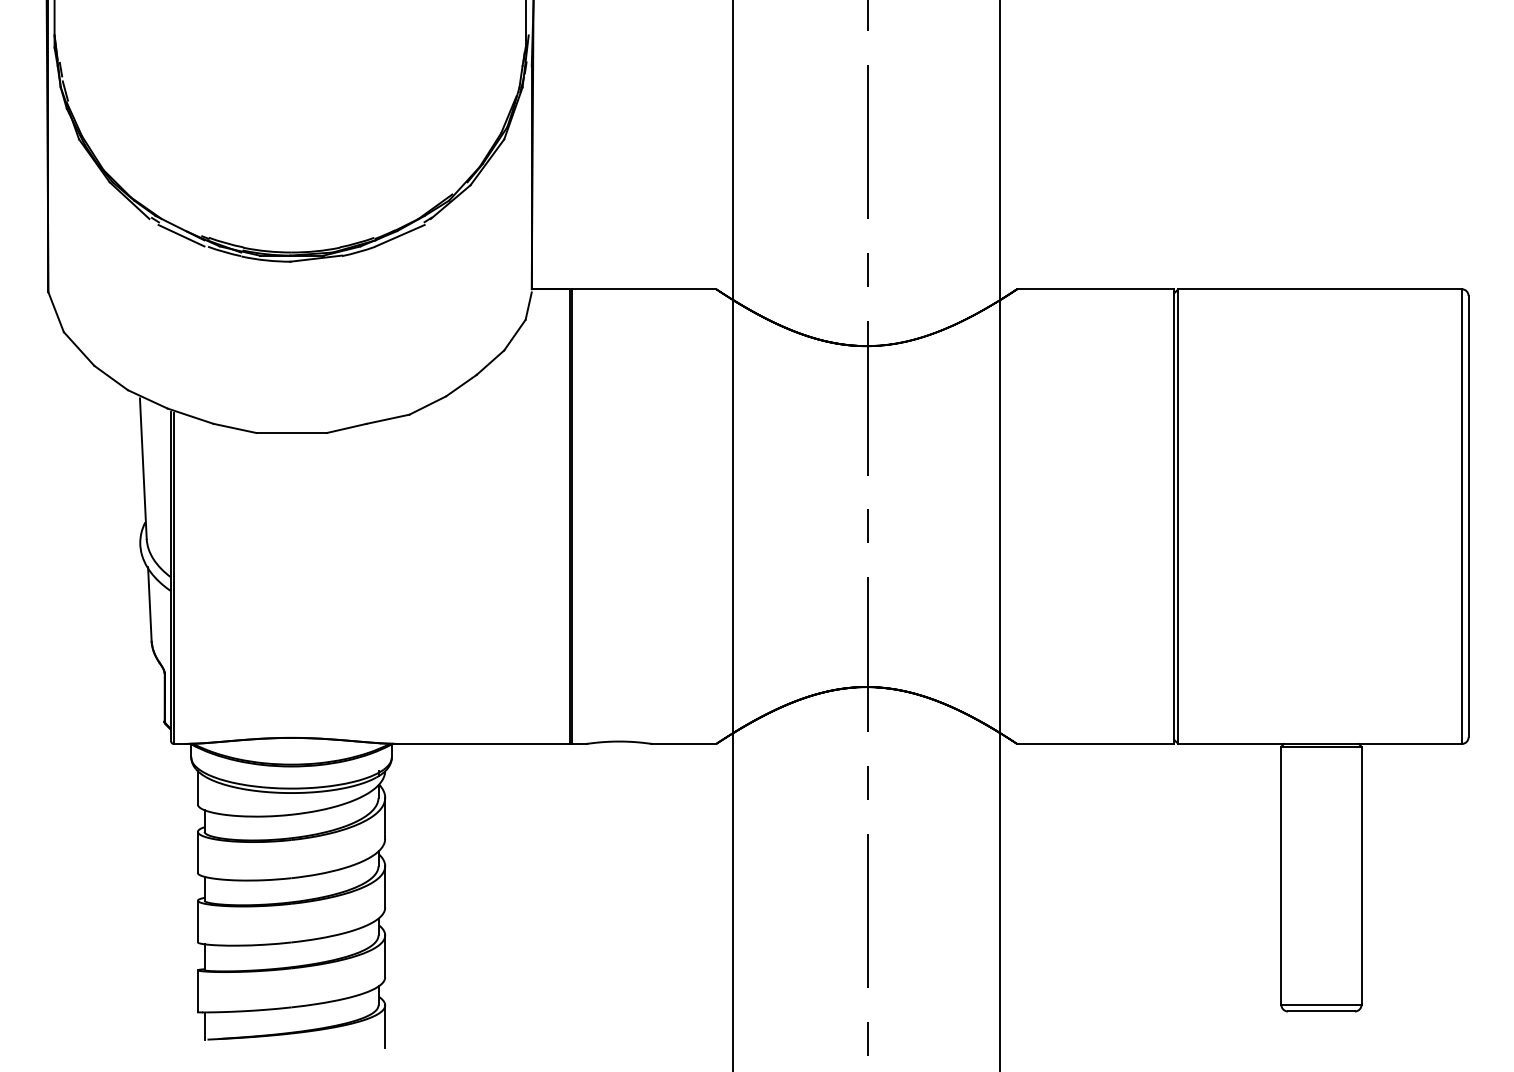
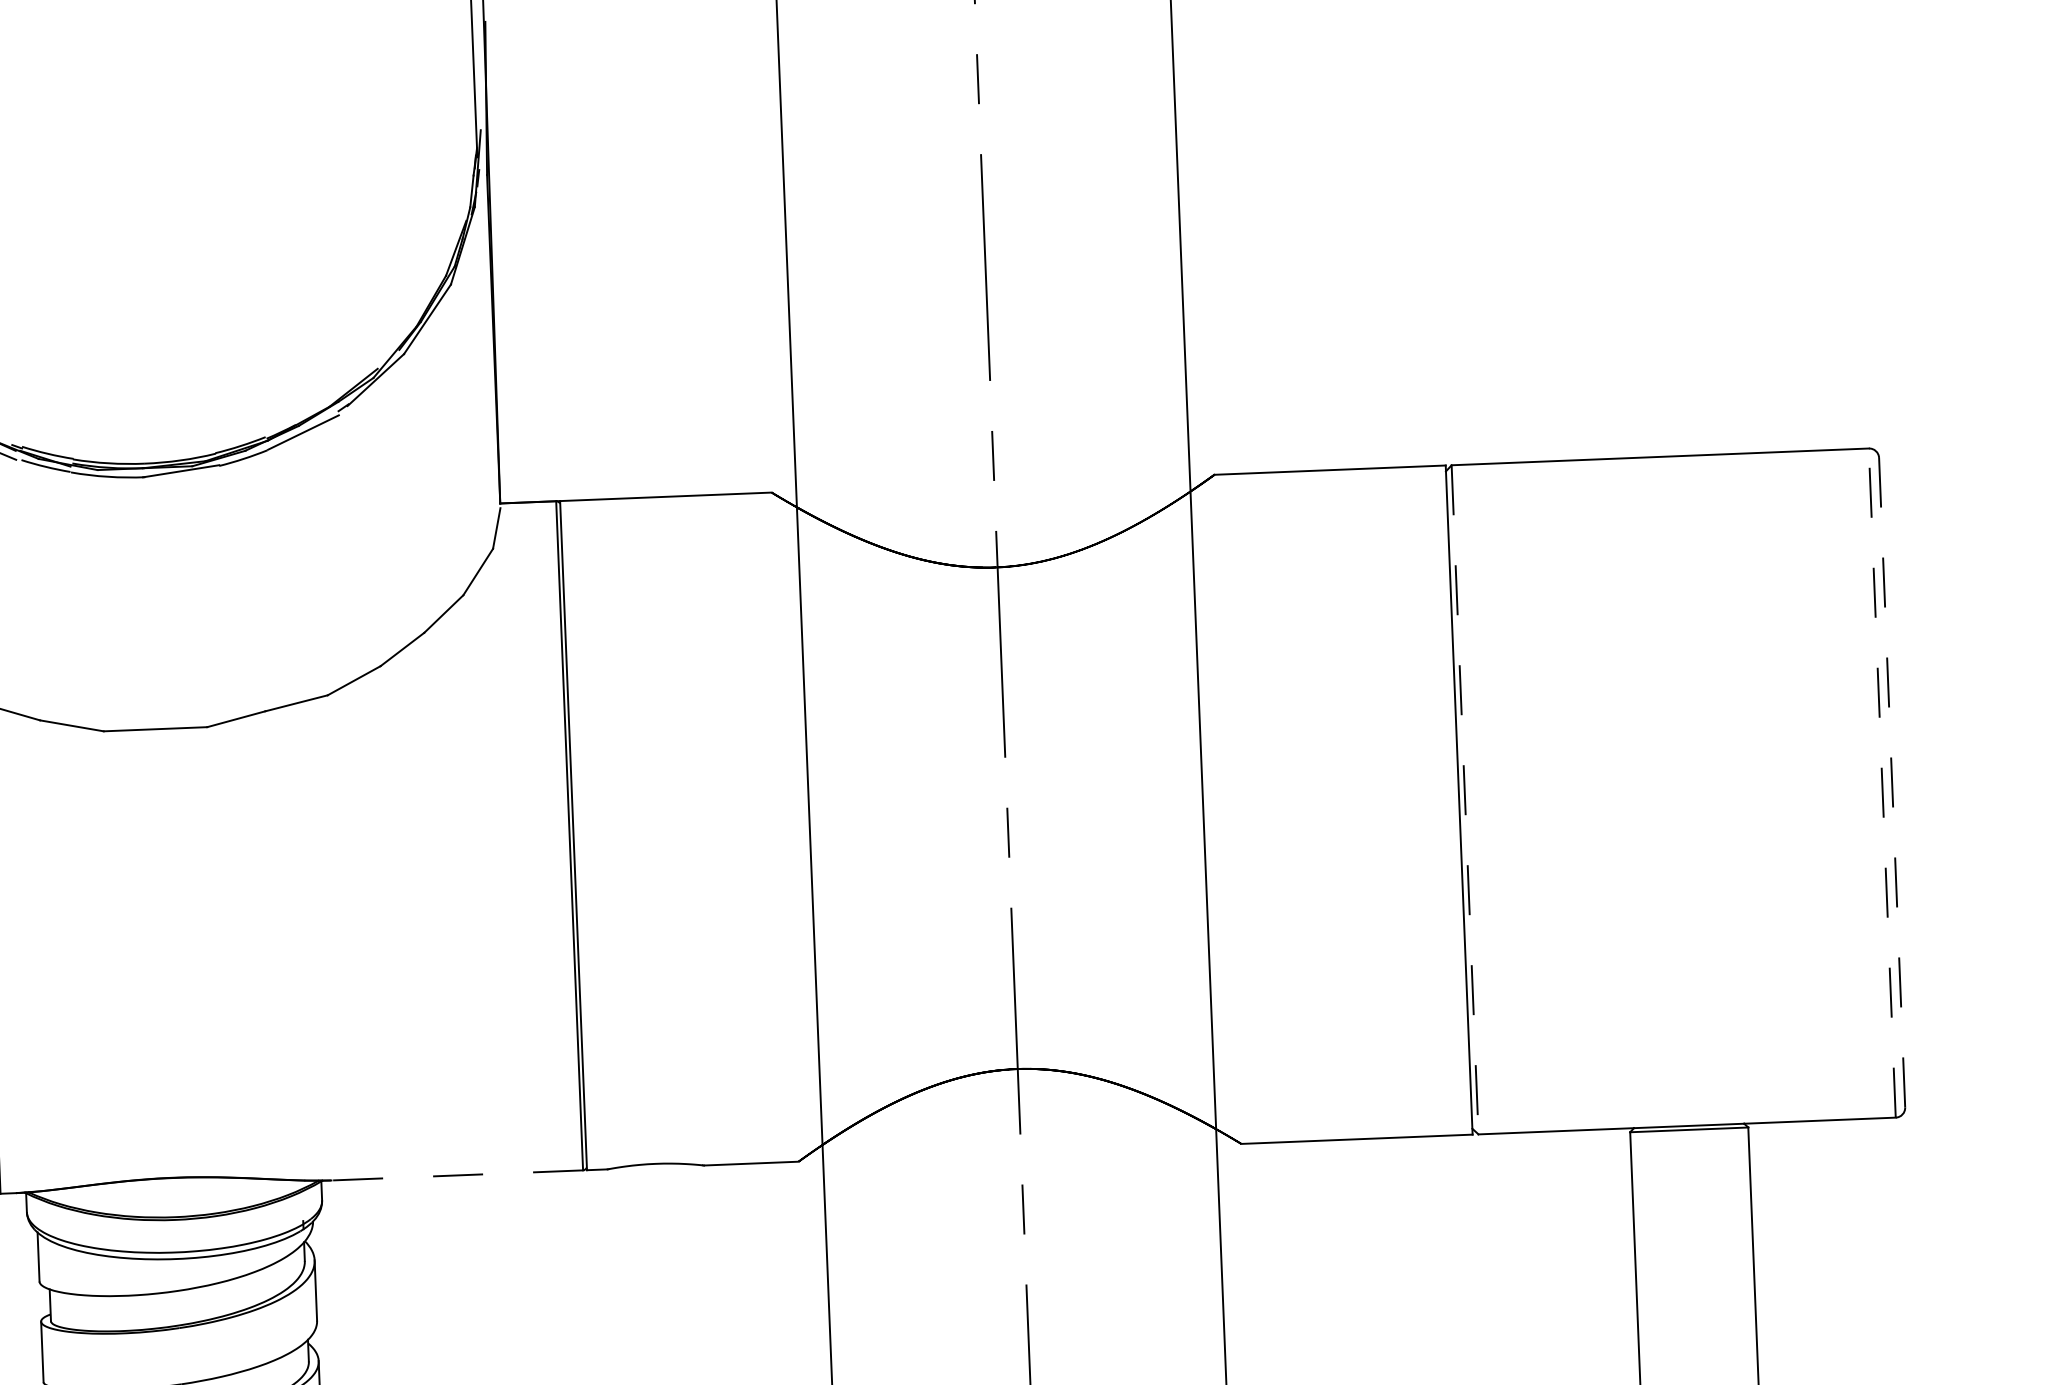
line: (1461, 516) -> (1881, 782), solid -> dashed
line: (1468, 516) -> (1892, 782), solid -> dashed
line: (1178, 517) -> (1465, 801), solid -> dashed
line: (484, 743) -> (457, 1174), solid -> dashed

